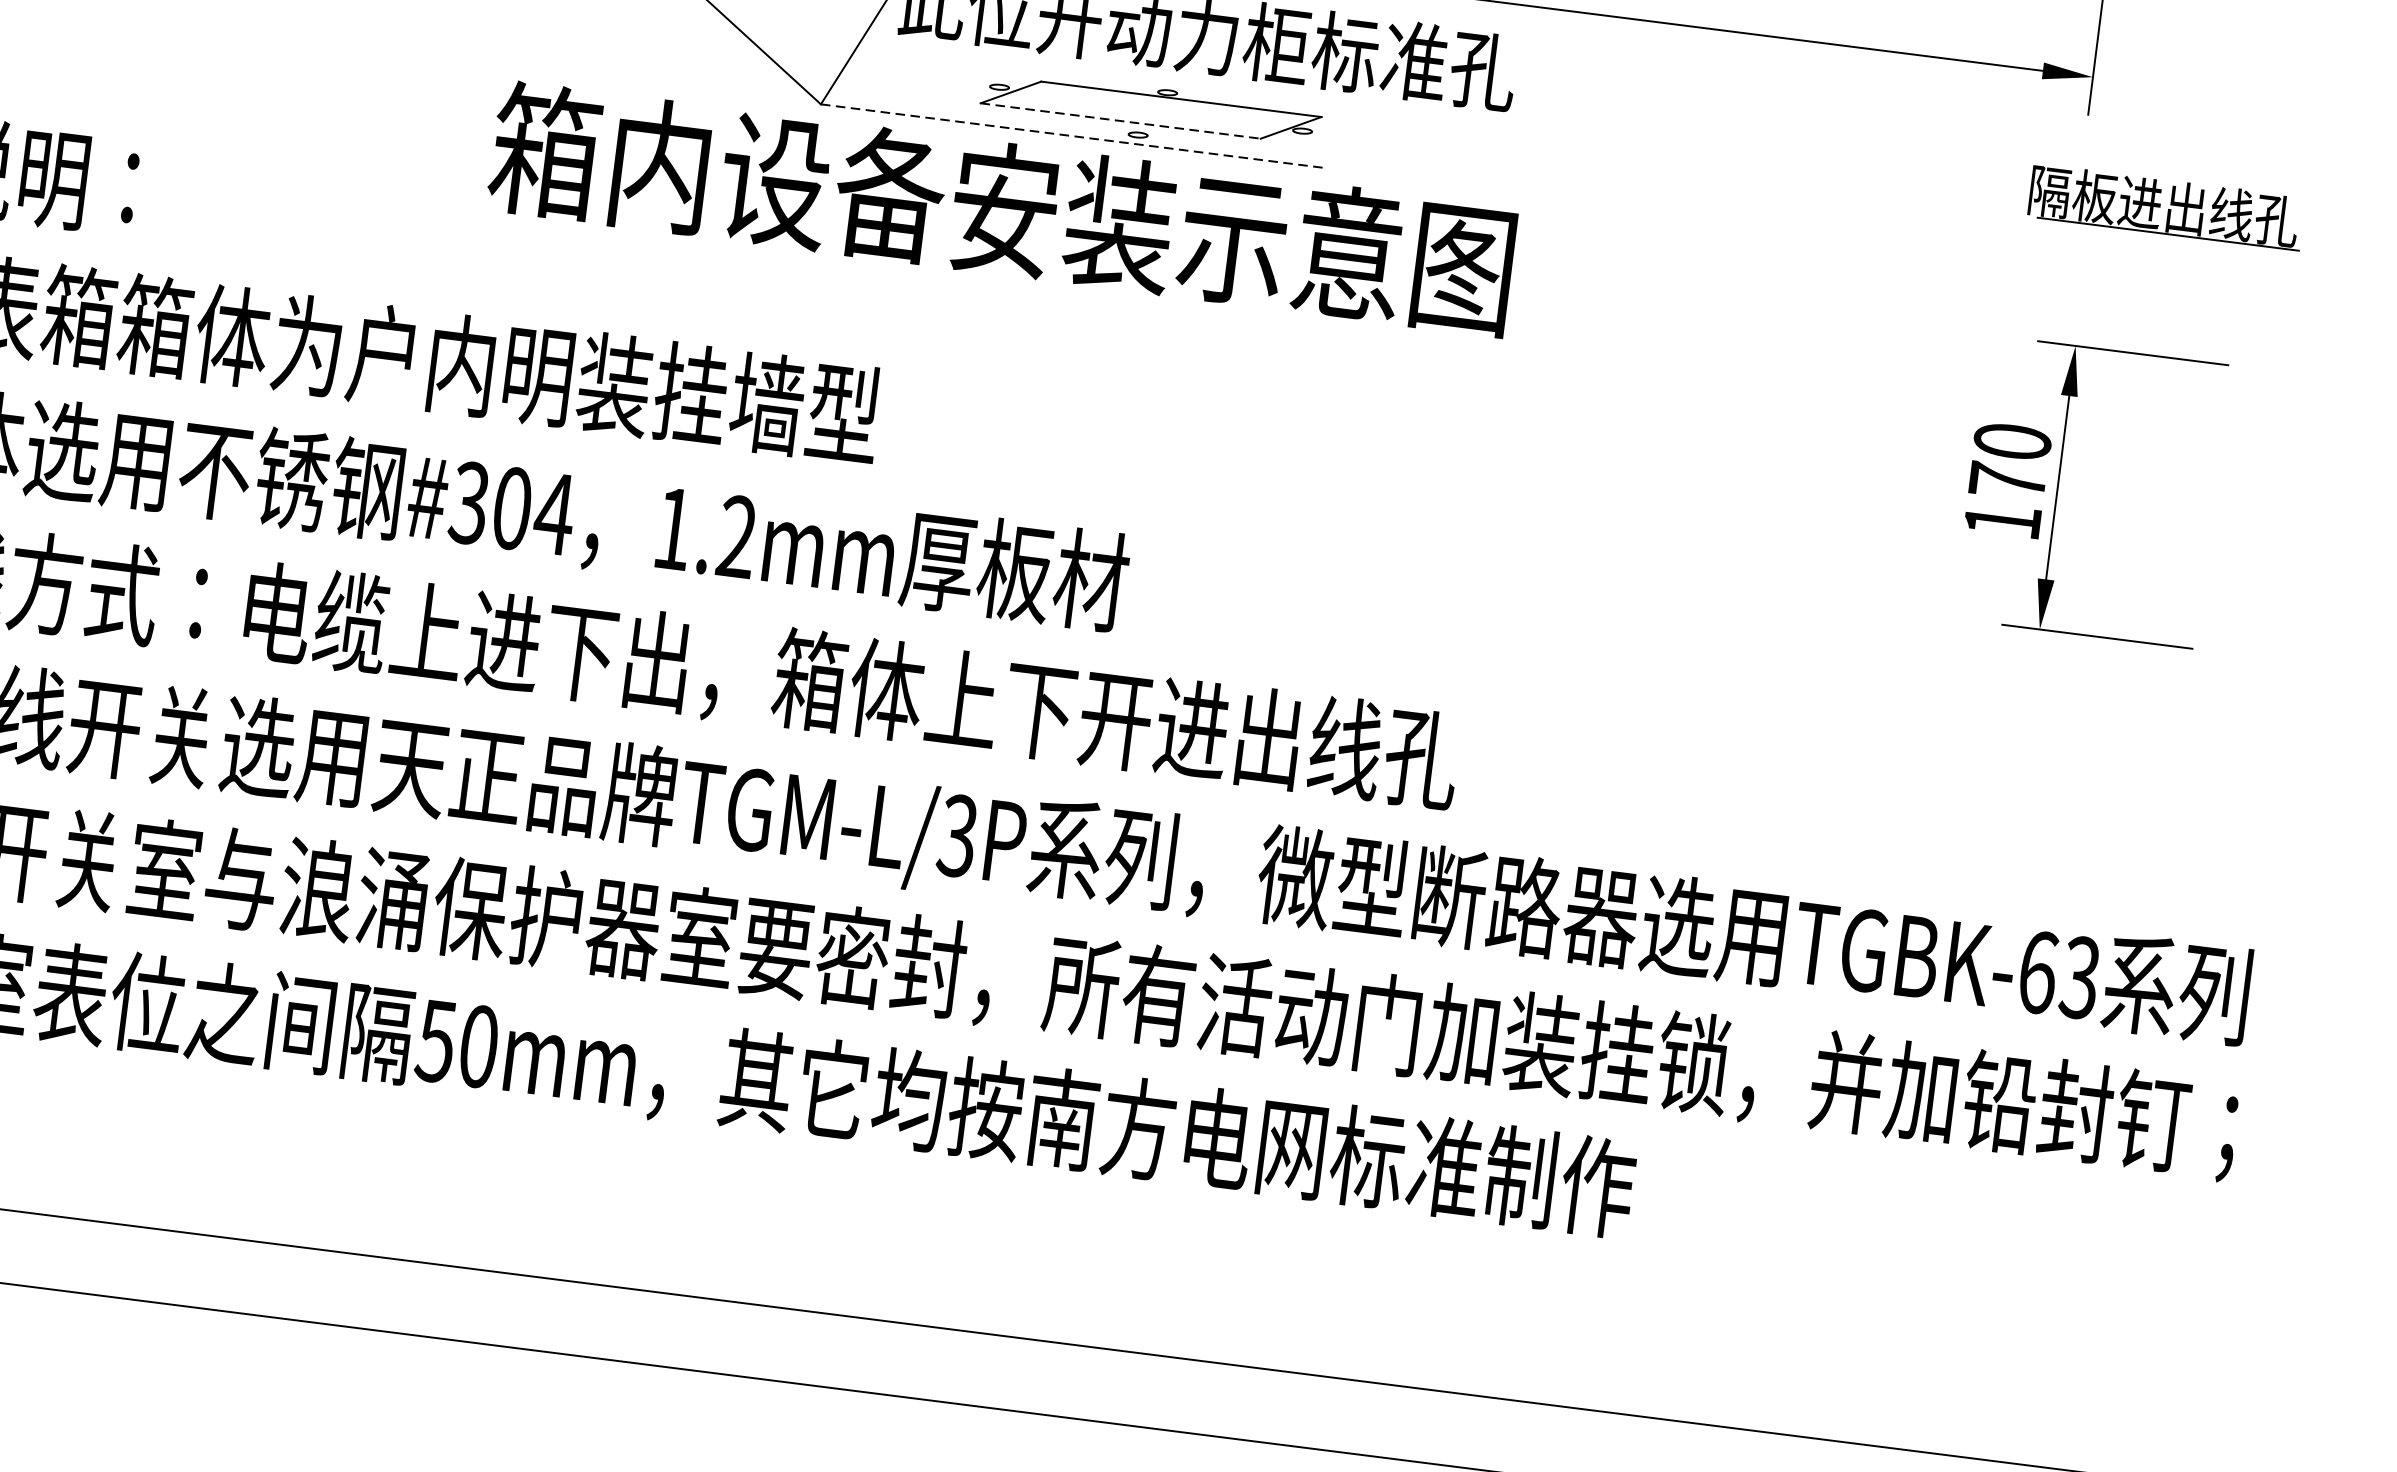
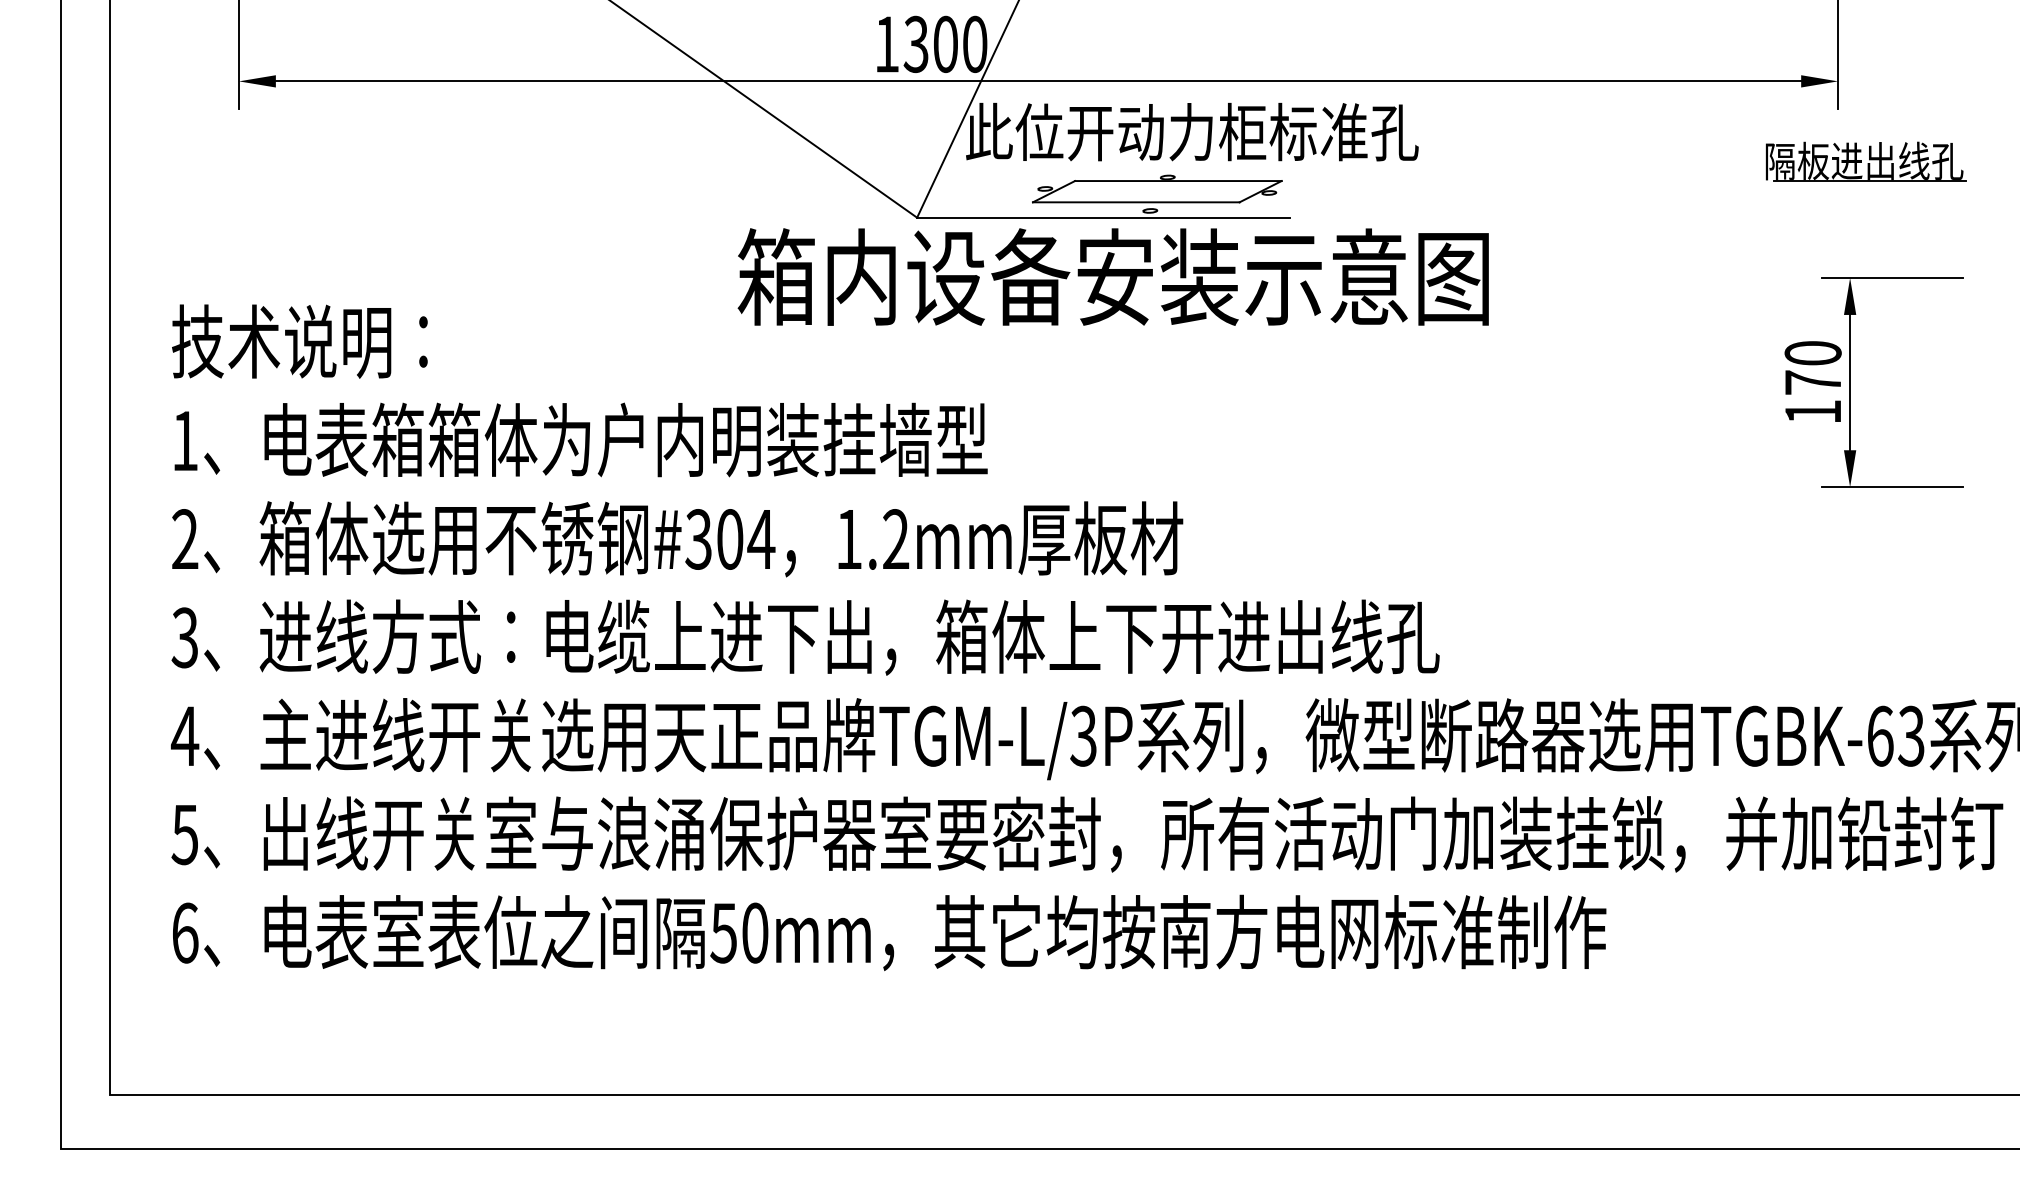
line: (1120, 121) -> (1136, 202), dashed -> solid
line: (1073, 135) -> (1103, 217), dashed -> solid
part: (2166, 206) -> (1866, 161), moved
text: (1001, 208) -> (1112, 276), moved

